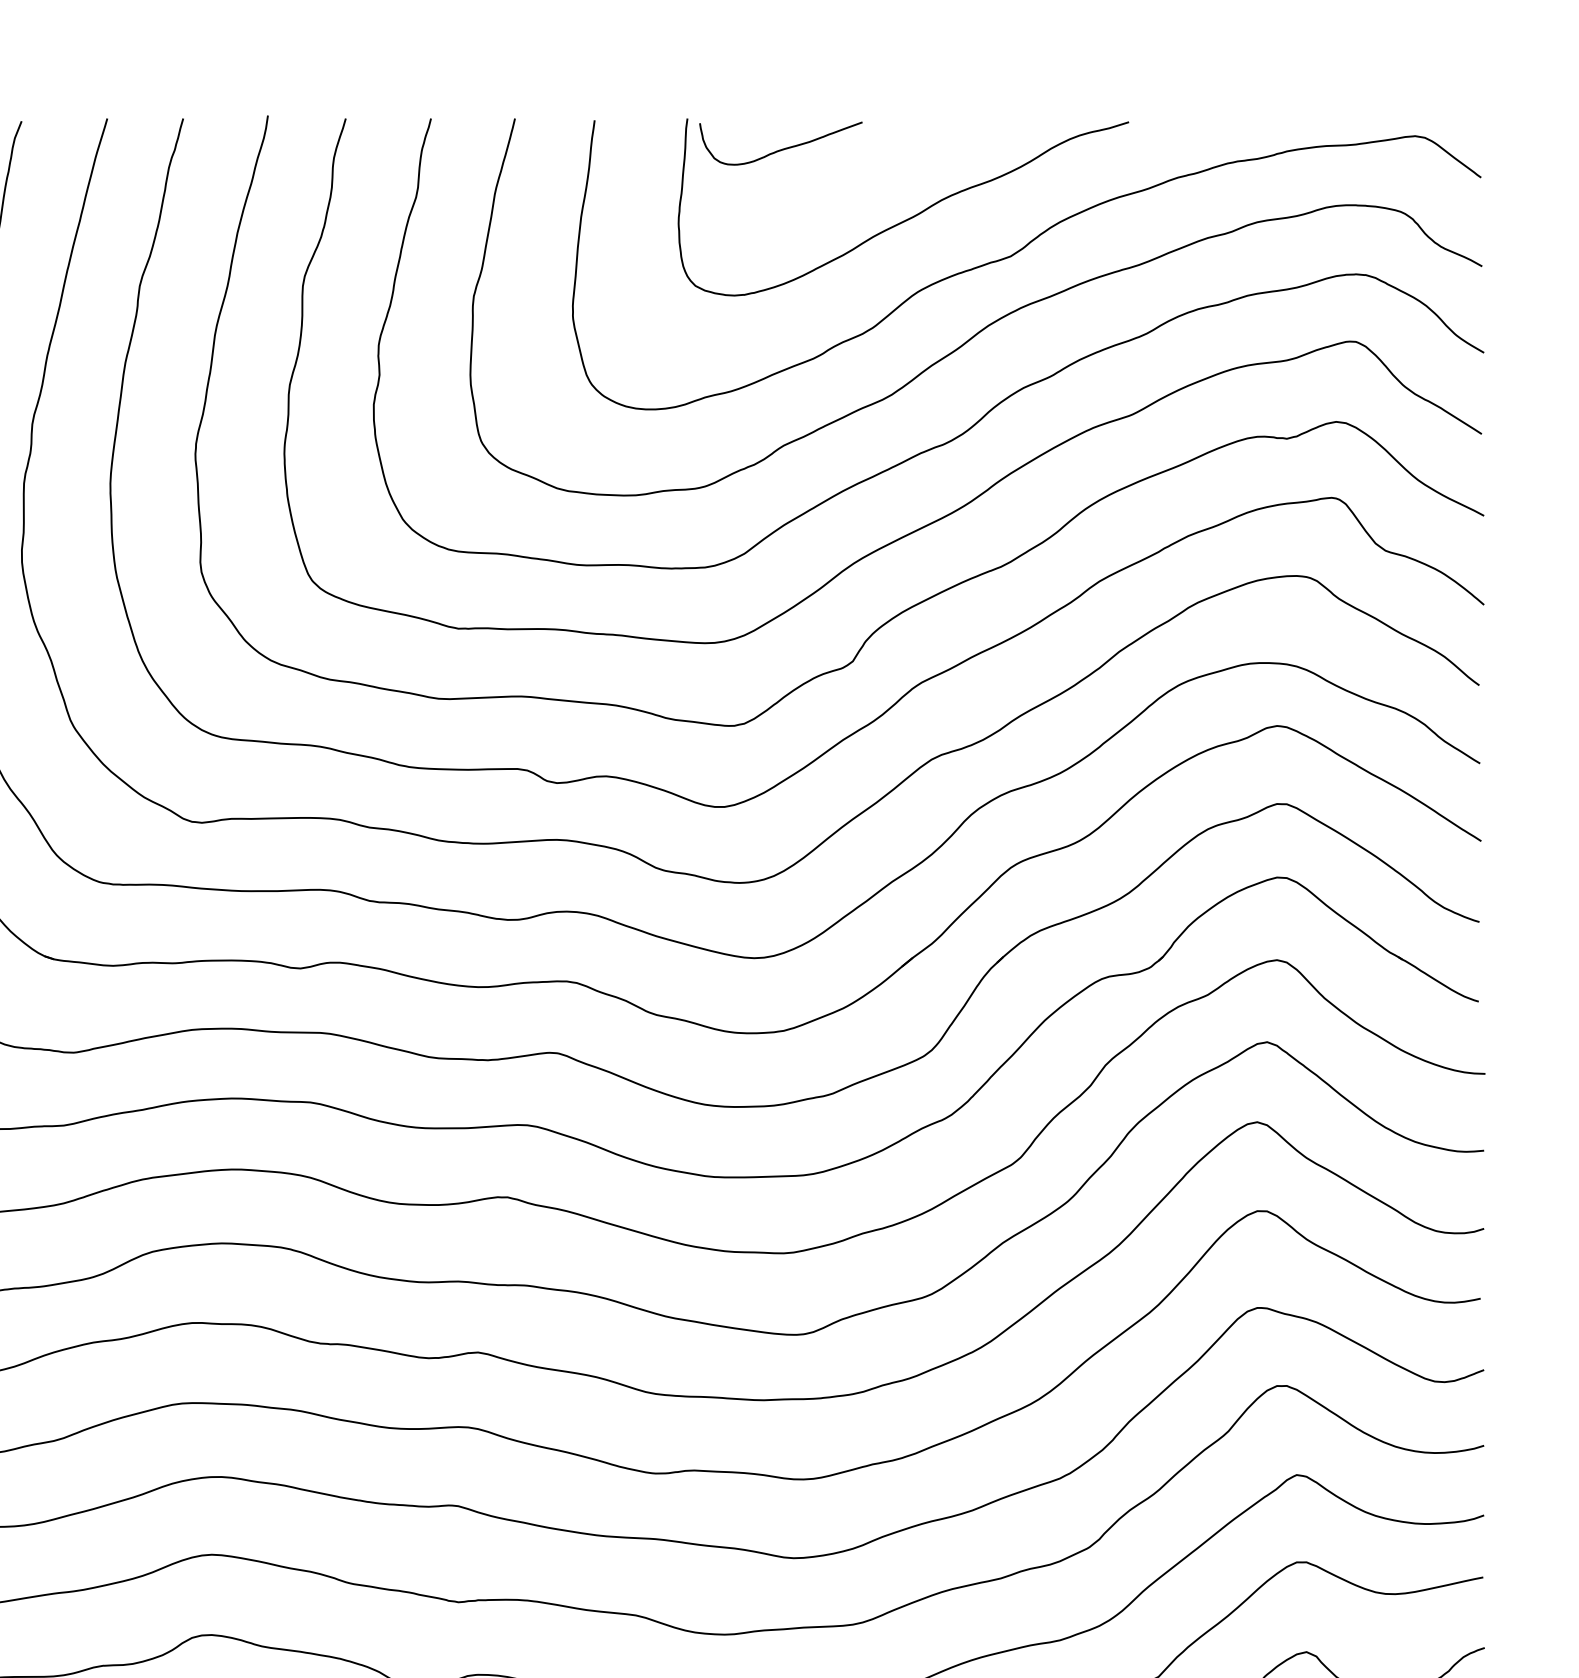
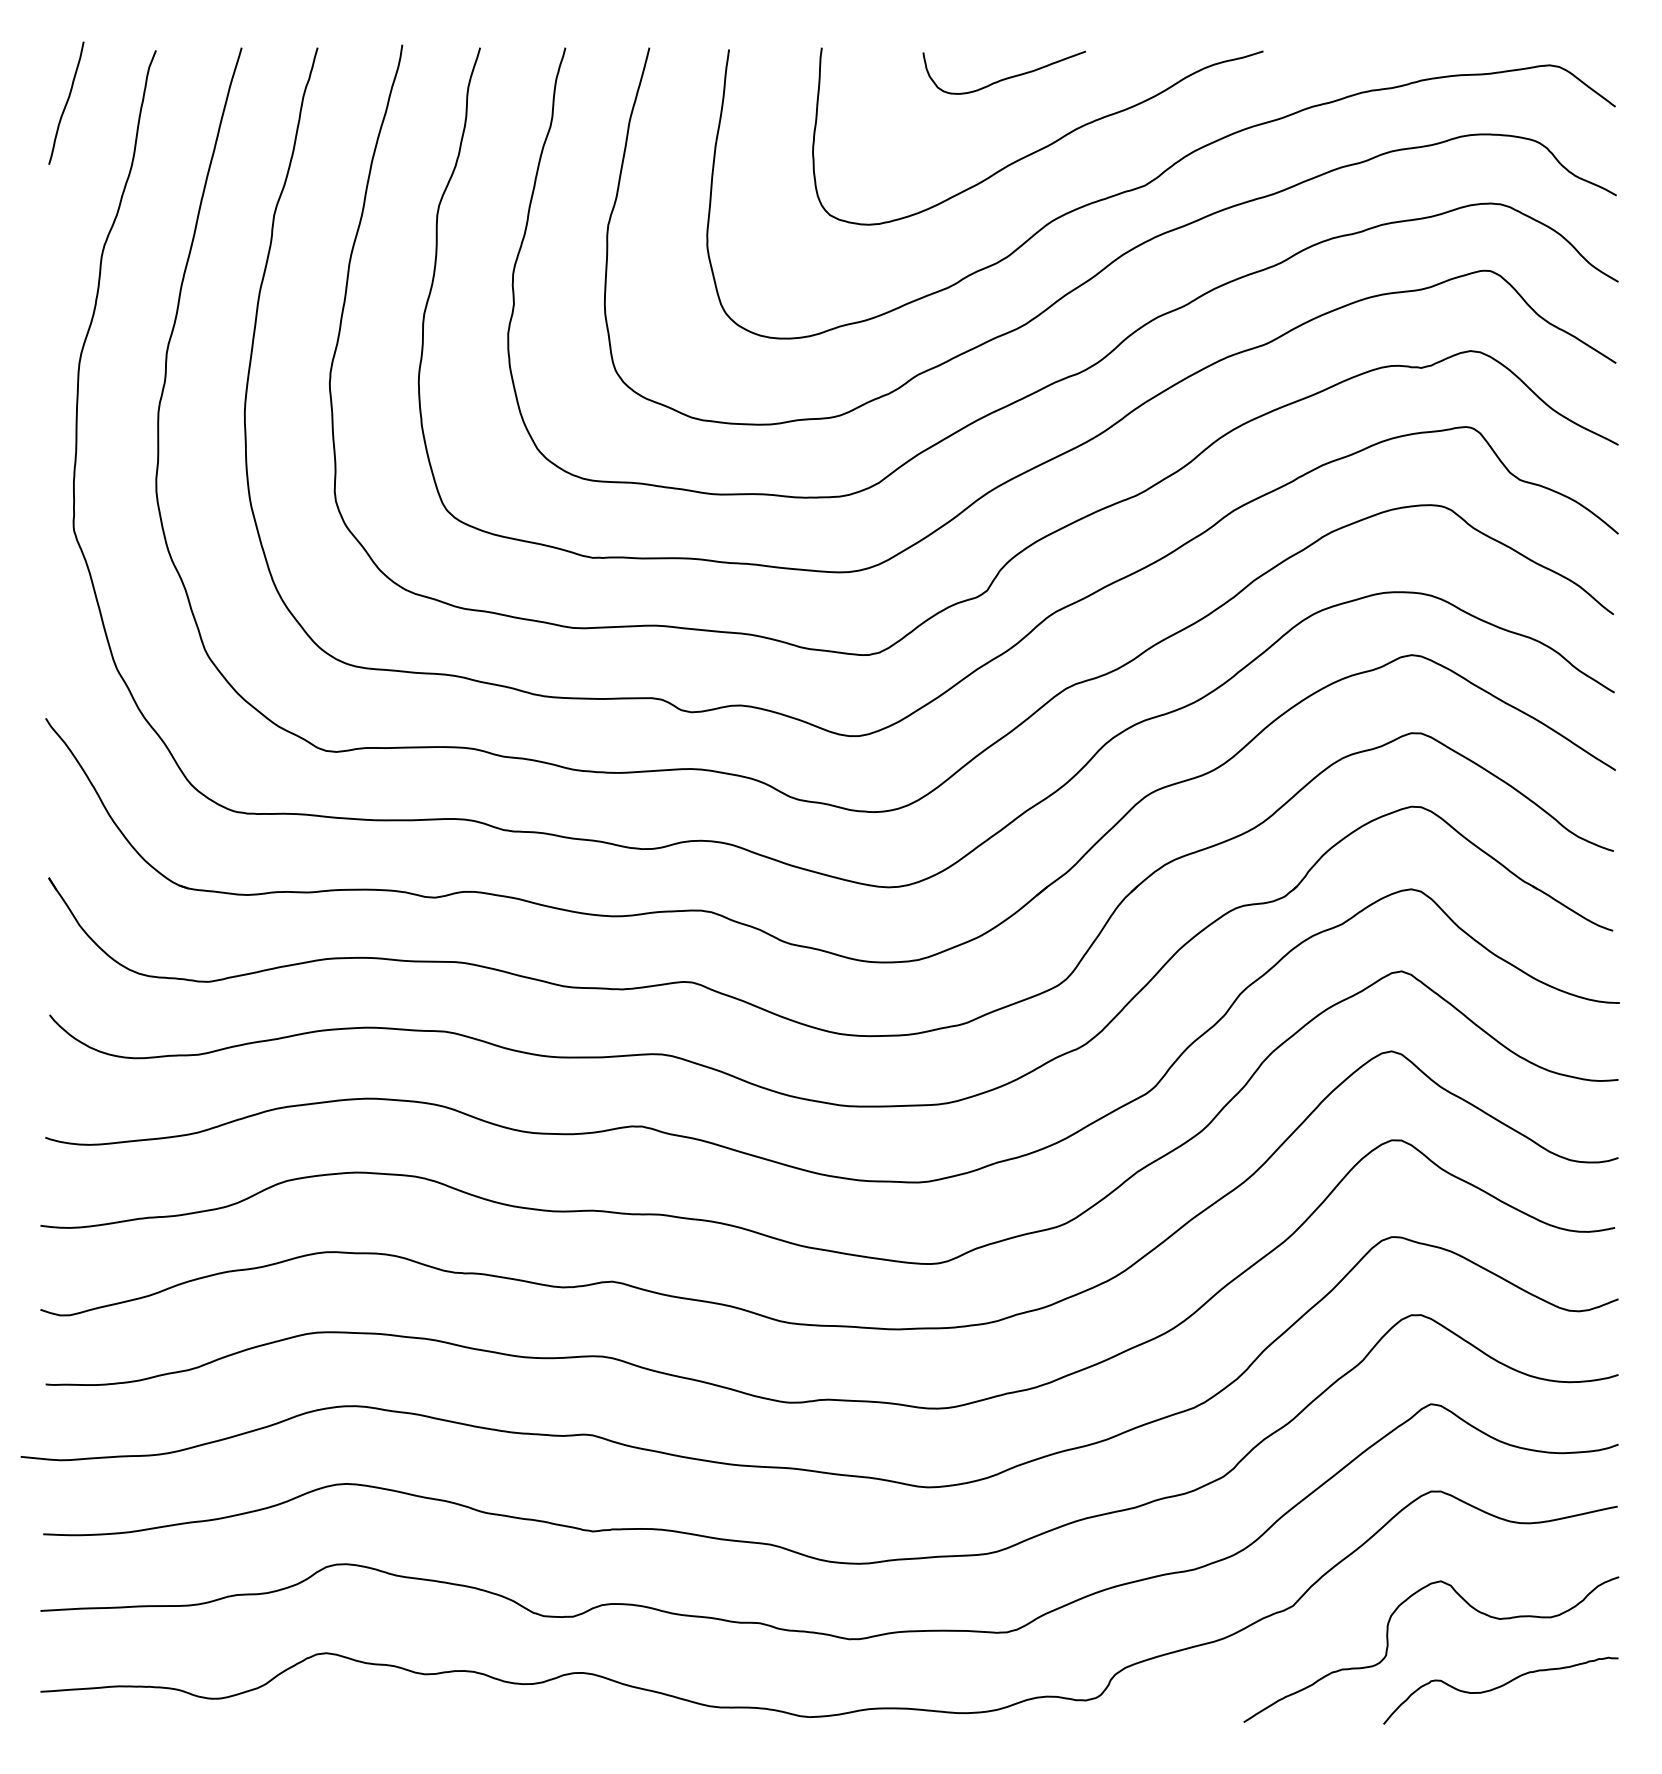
curve: (783, 148) -> (1006, 77), moved

